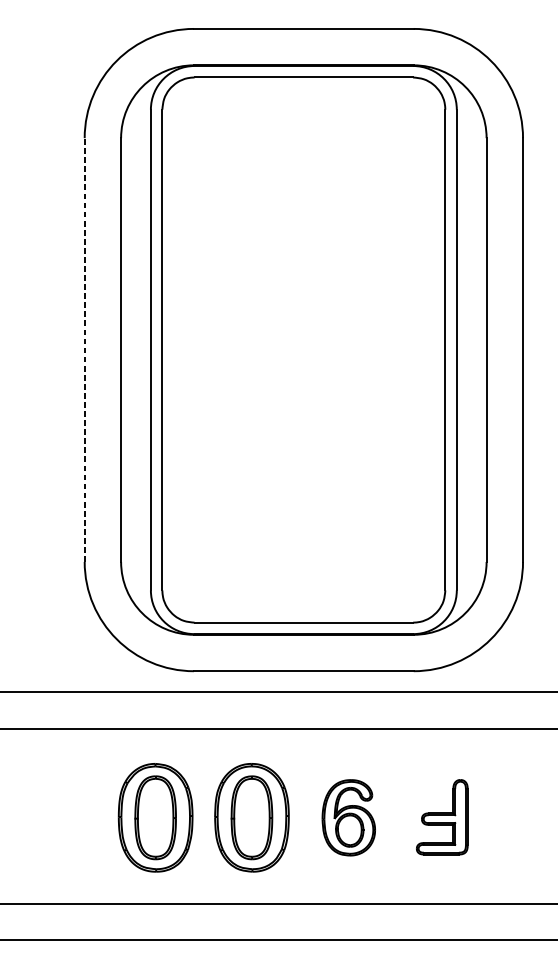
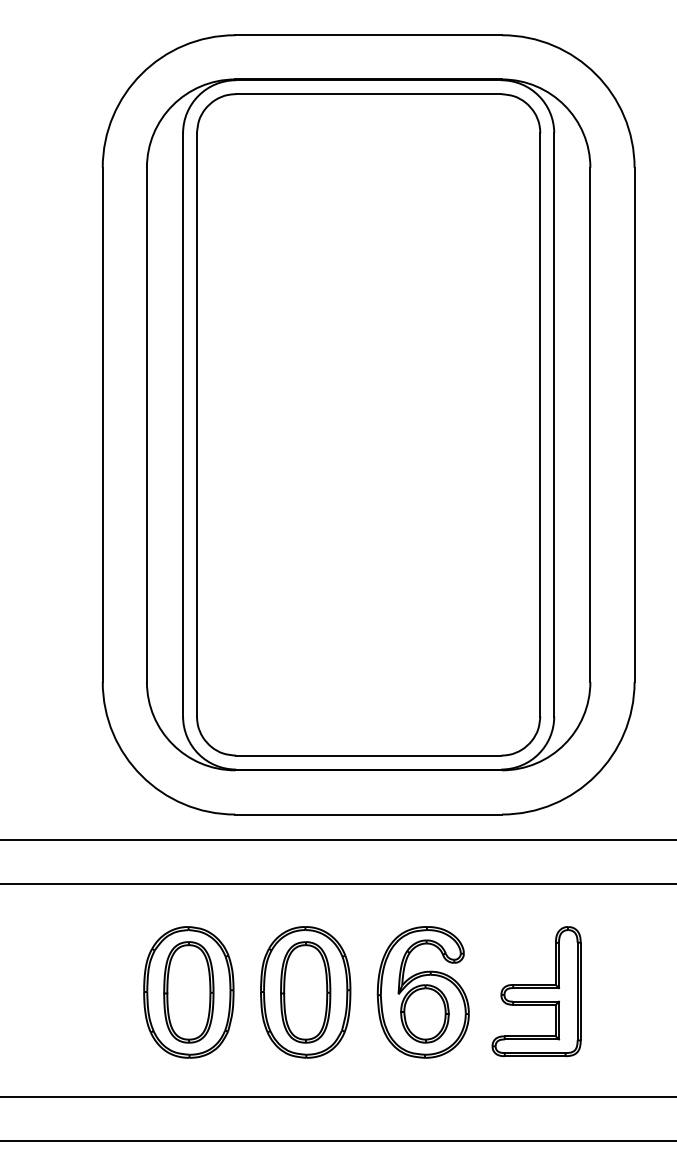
line: (84, 349) -> (102, 424), dashed -> solid
part: (348, 817) -> (422, 992), size x1.43
part: (442, 817) -> (536, 991), size x1.43

